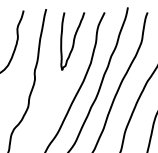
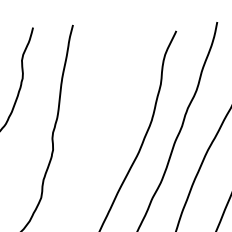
curve: (73, 41) -> (121, 82), removed

